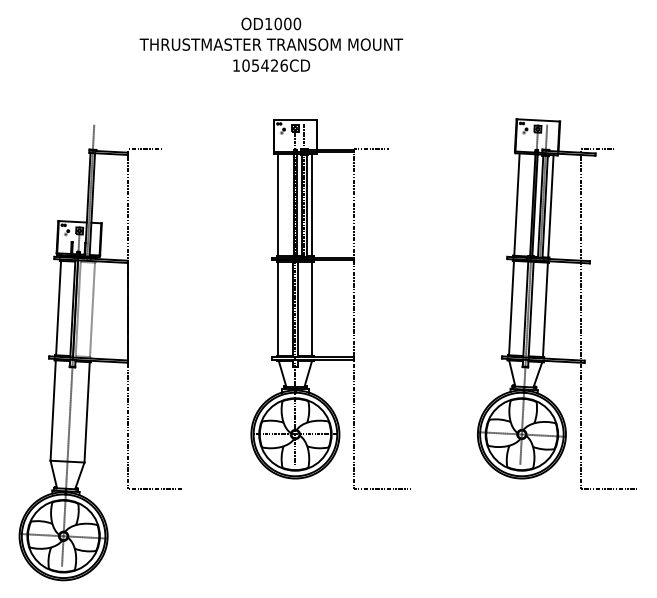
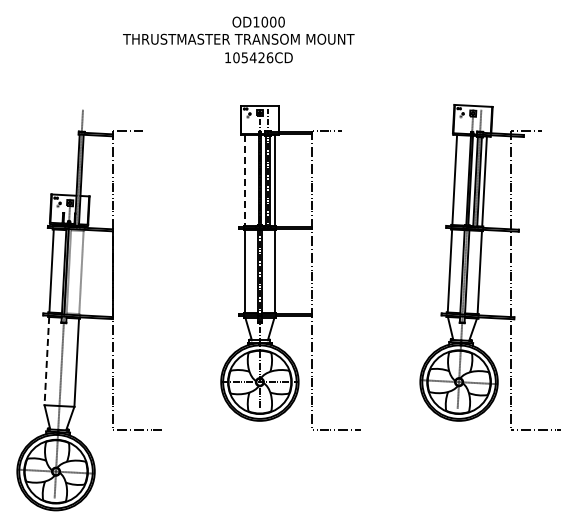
text: (271, 23) -> (258, 21), moved
text: (271, 65) -> (258, 57), moved
line: (277, 206) -> (244, 181), solid -> dashed
line: (52, 411) -> (46, 361), solid -> dashed

